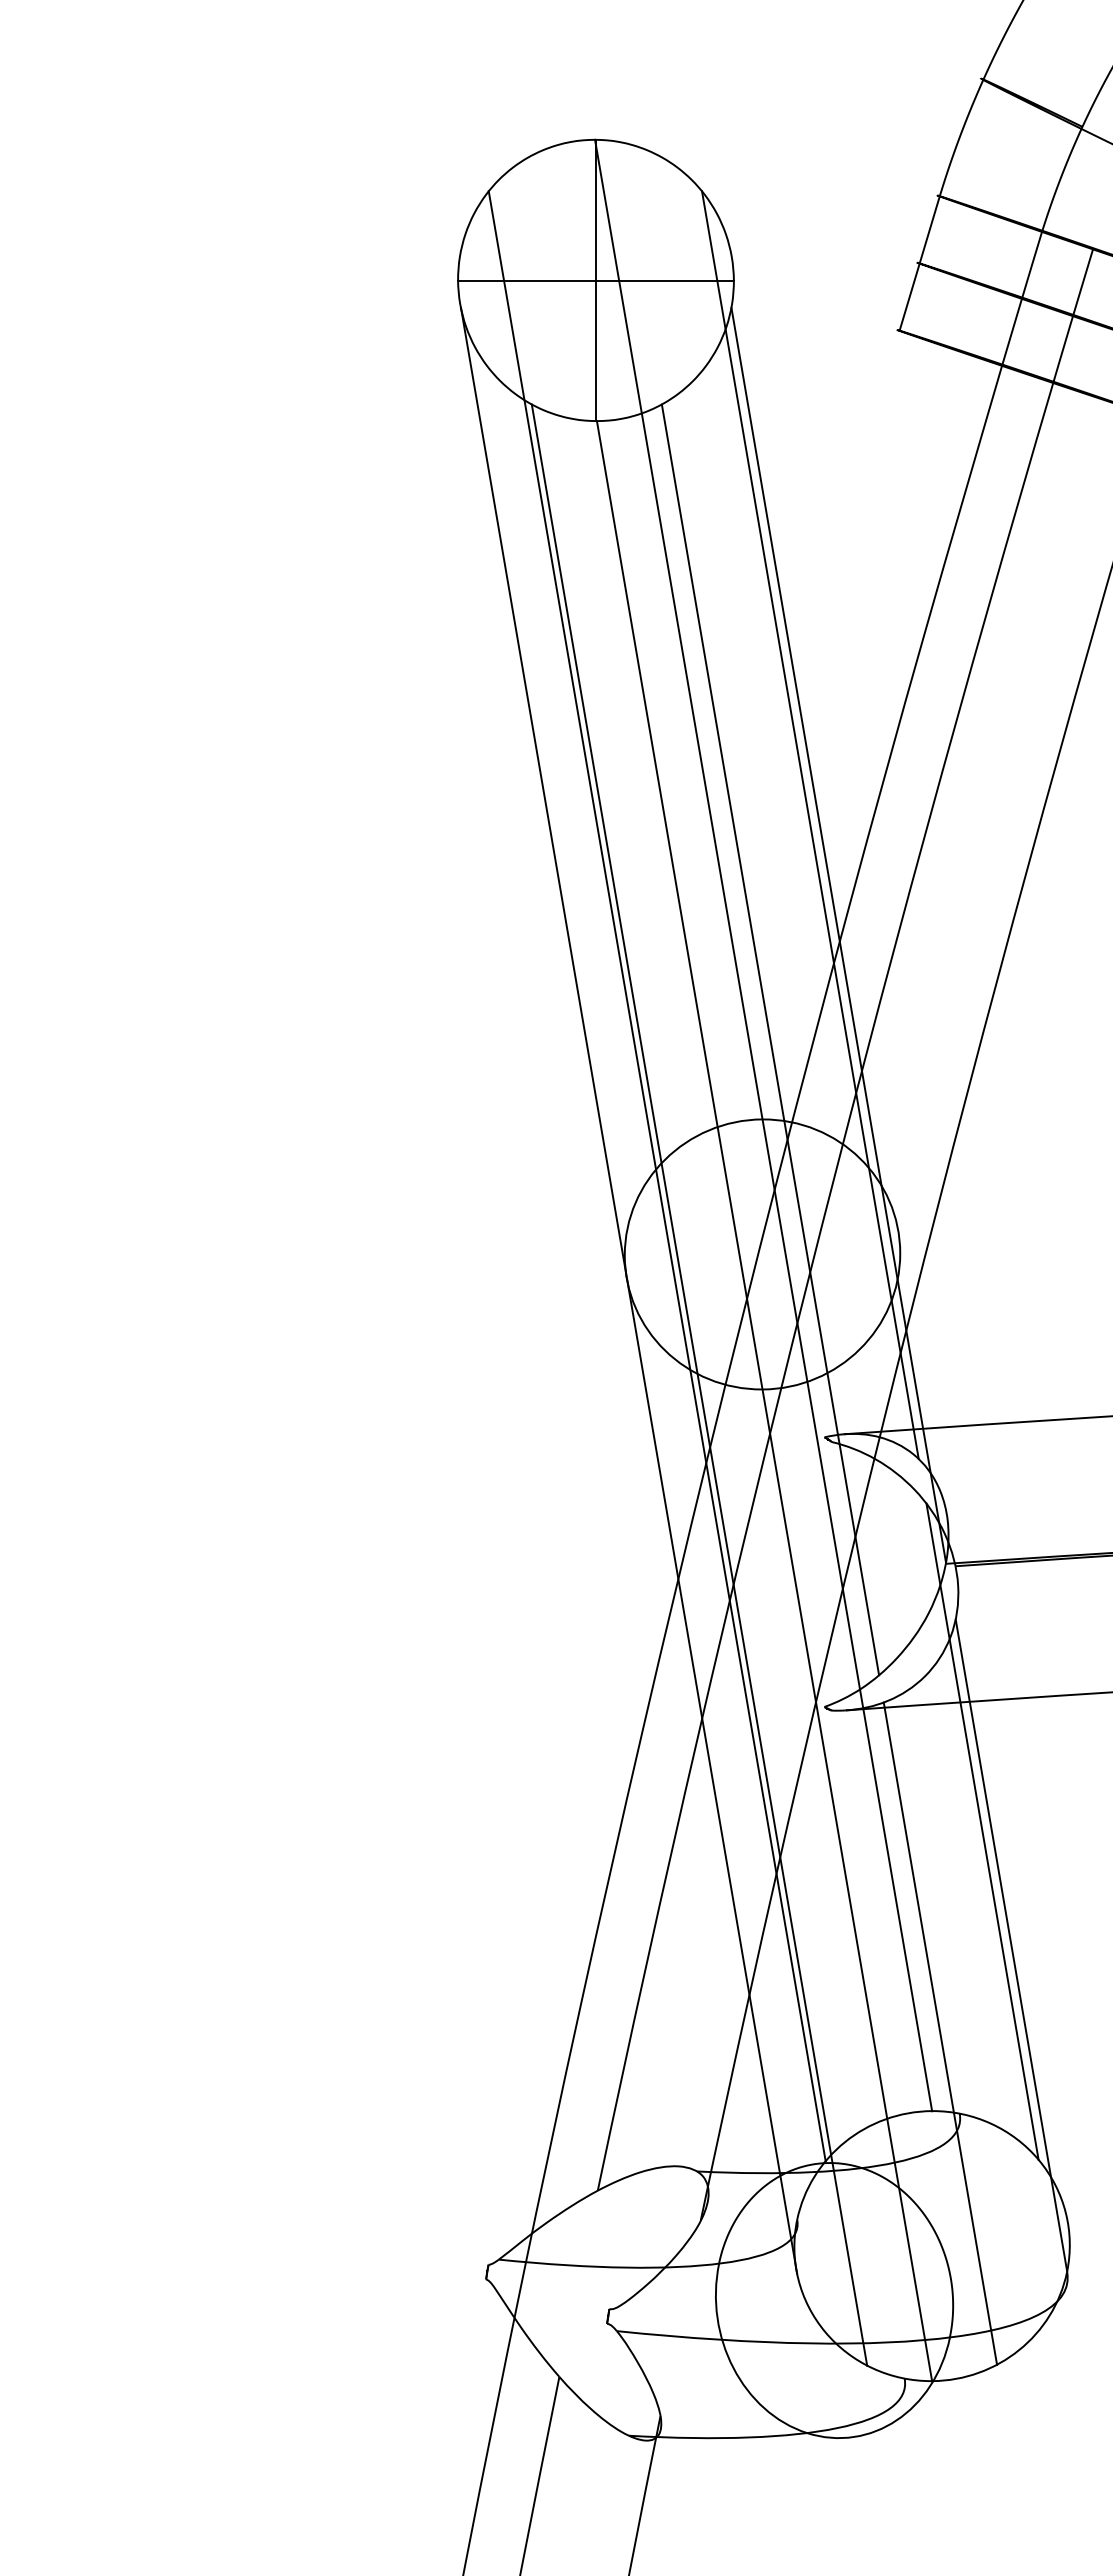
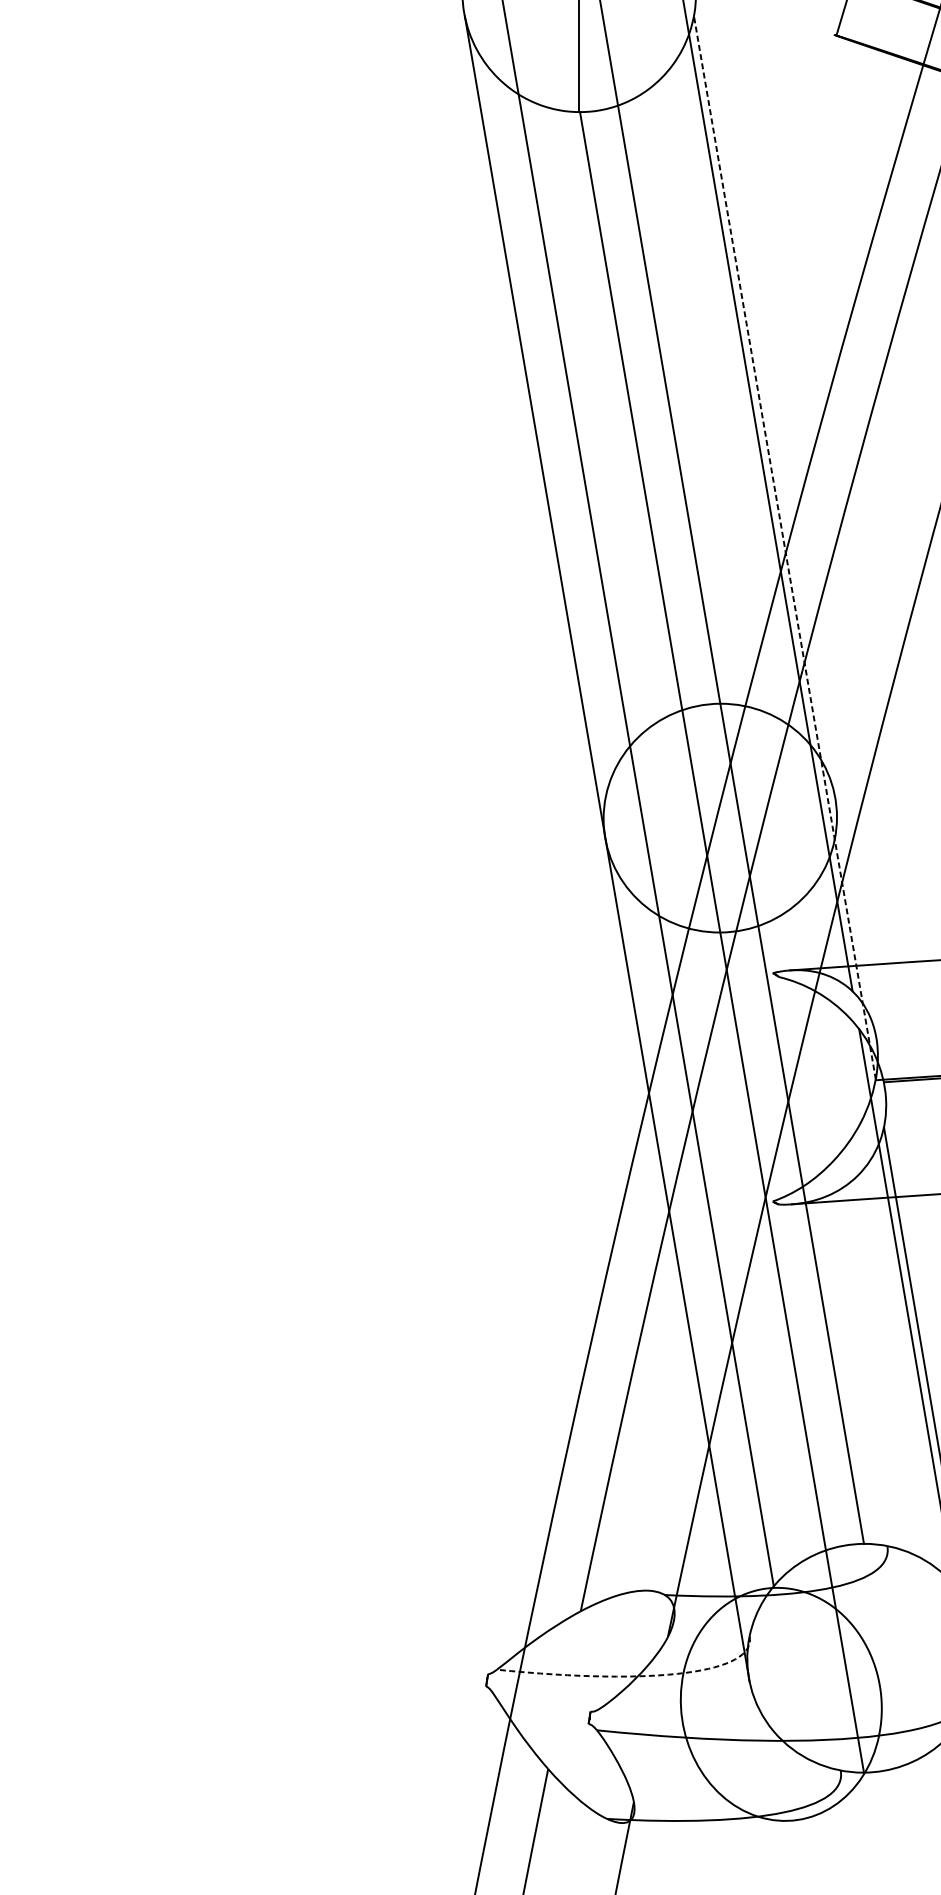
line: (838, 935) -> (784, 547), solid -> dashed
line: (770, 1039) -> (727, 636), removed
line: (699, 1384) -> (666, 928), removed
line: (940, 2033) -> (871, 1478), removed
arc: (665, 2267) -> (638, 1676), solid -> dashed

